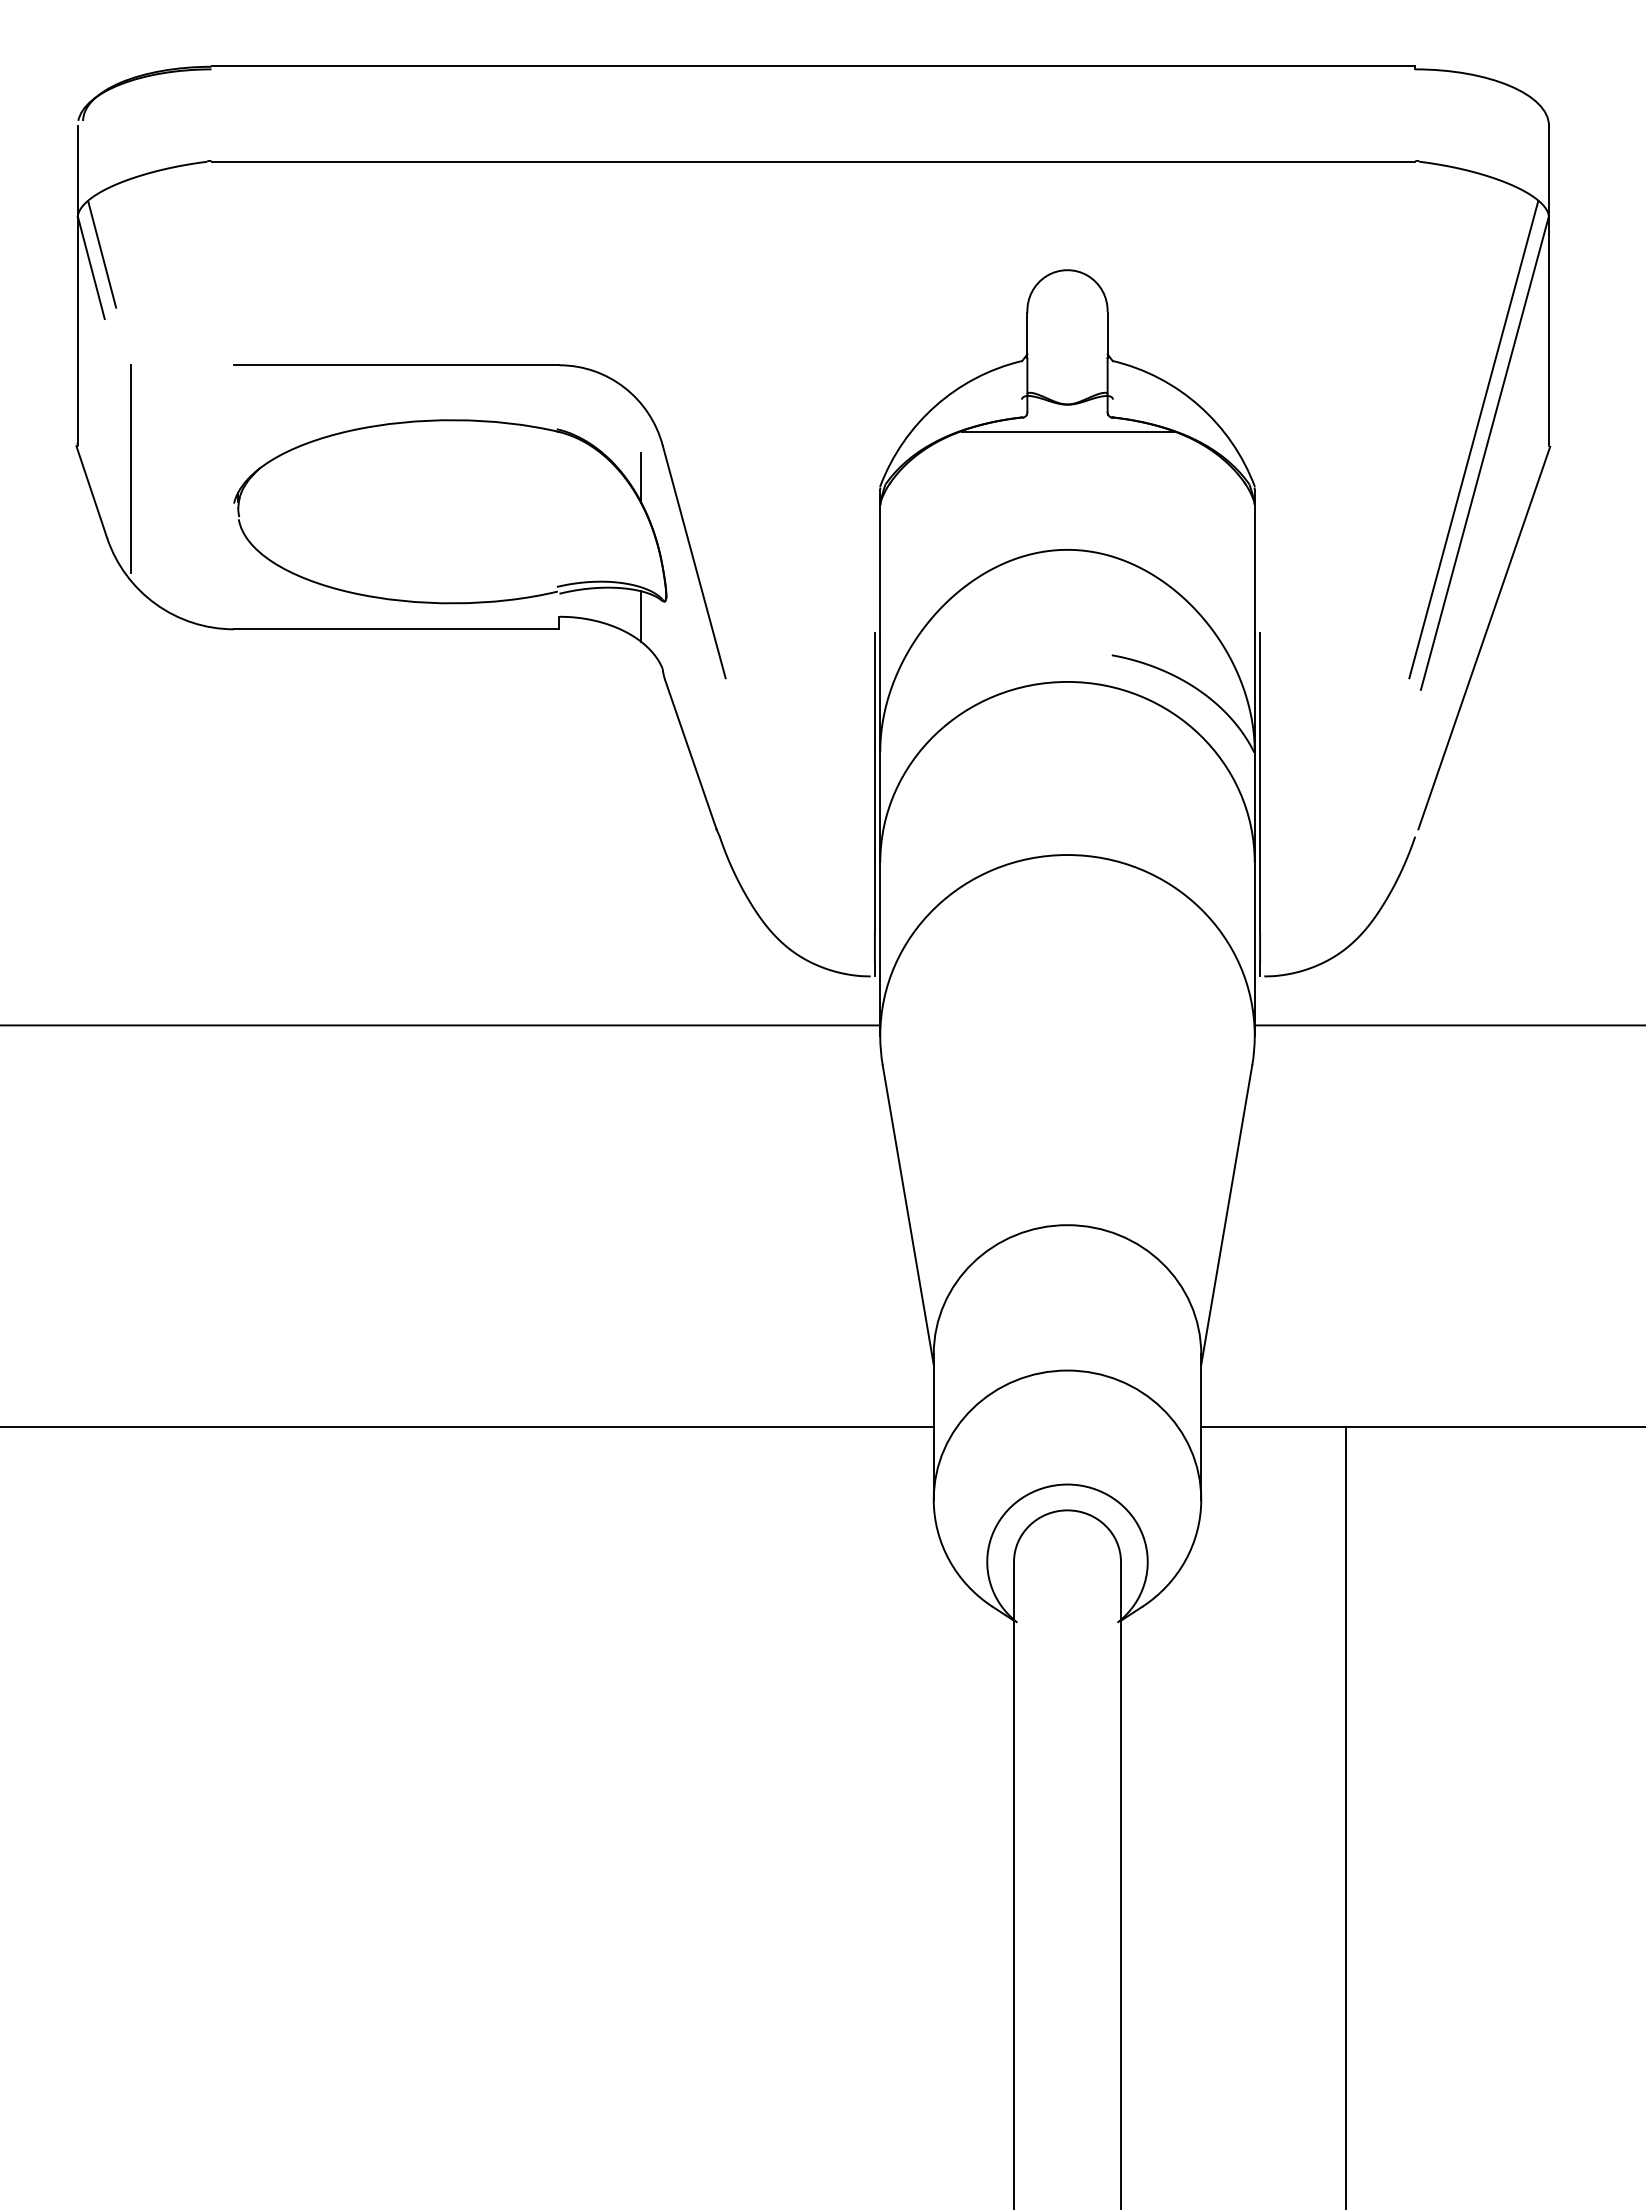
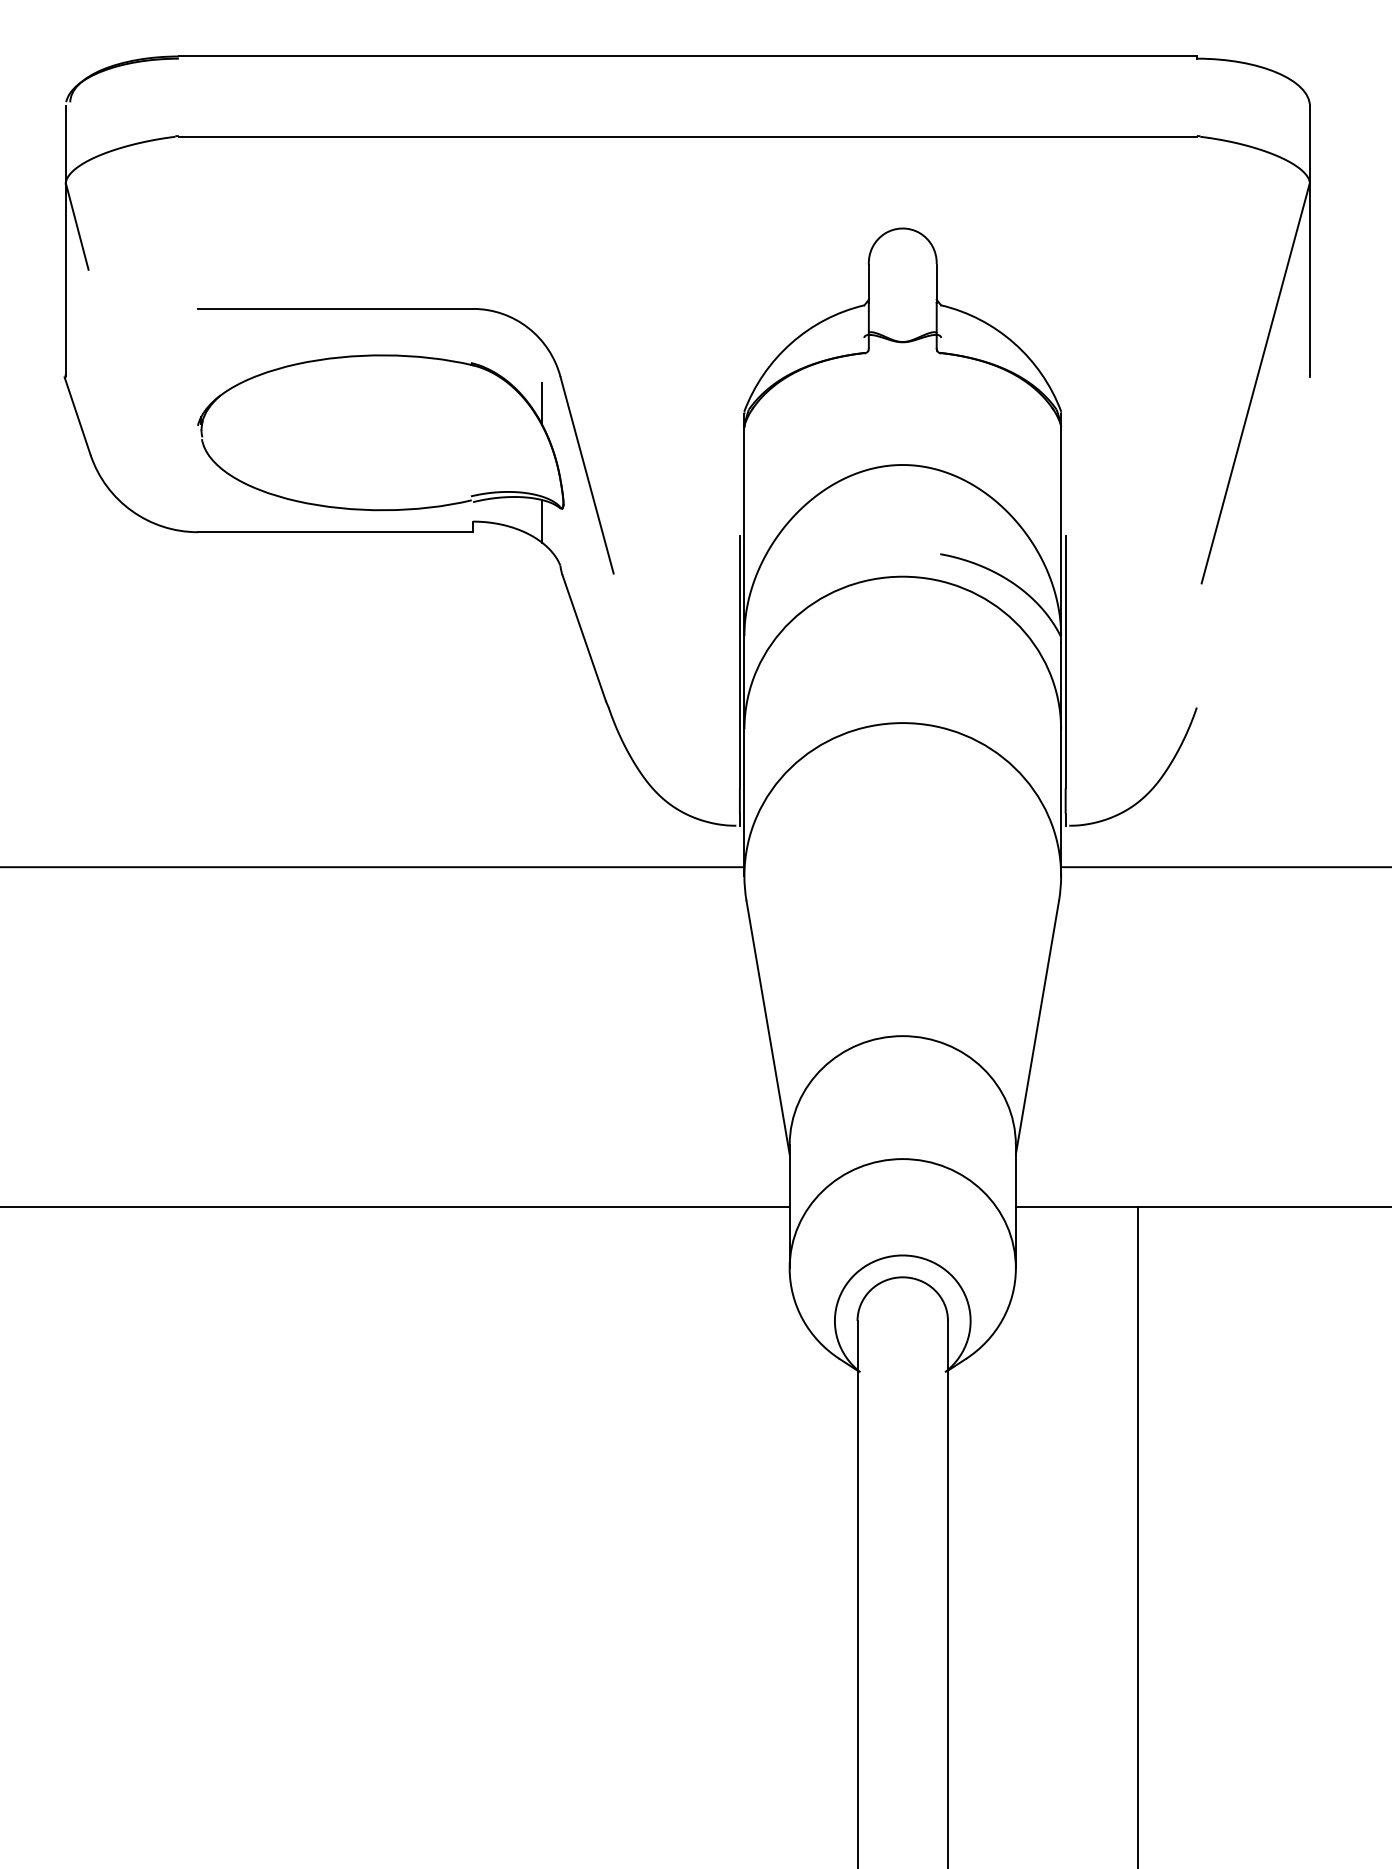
line: (102, 254) -> (86, 215), removed
line: (1067, 432) -> (902, 365), removed
line: (1473, 439) -> (1246, 371), removed
line: (131, 469) -> (111, 397), removed
line: (1484, 637) -> (1255, 539), removed

